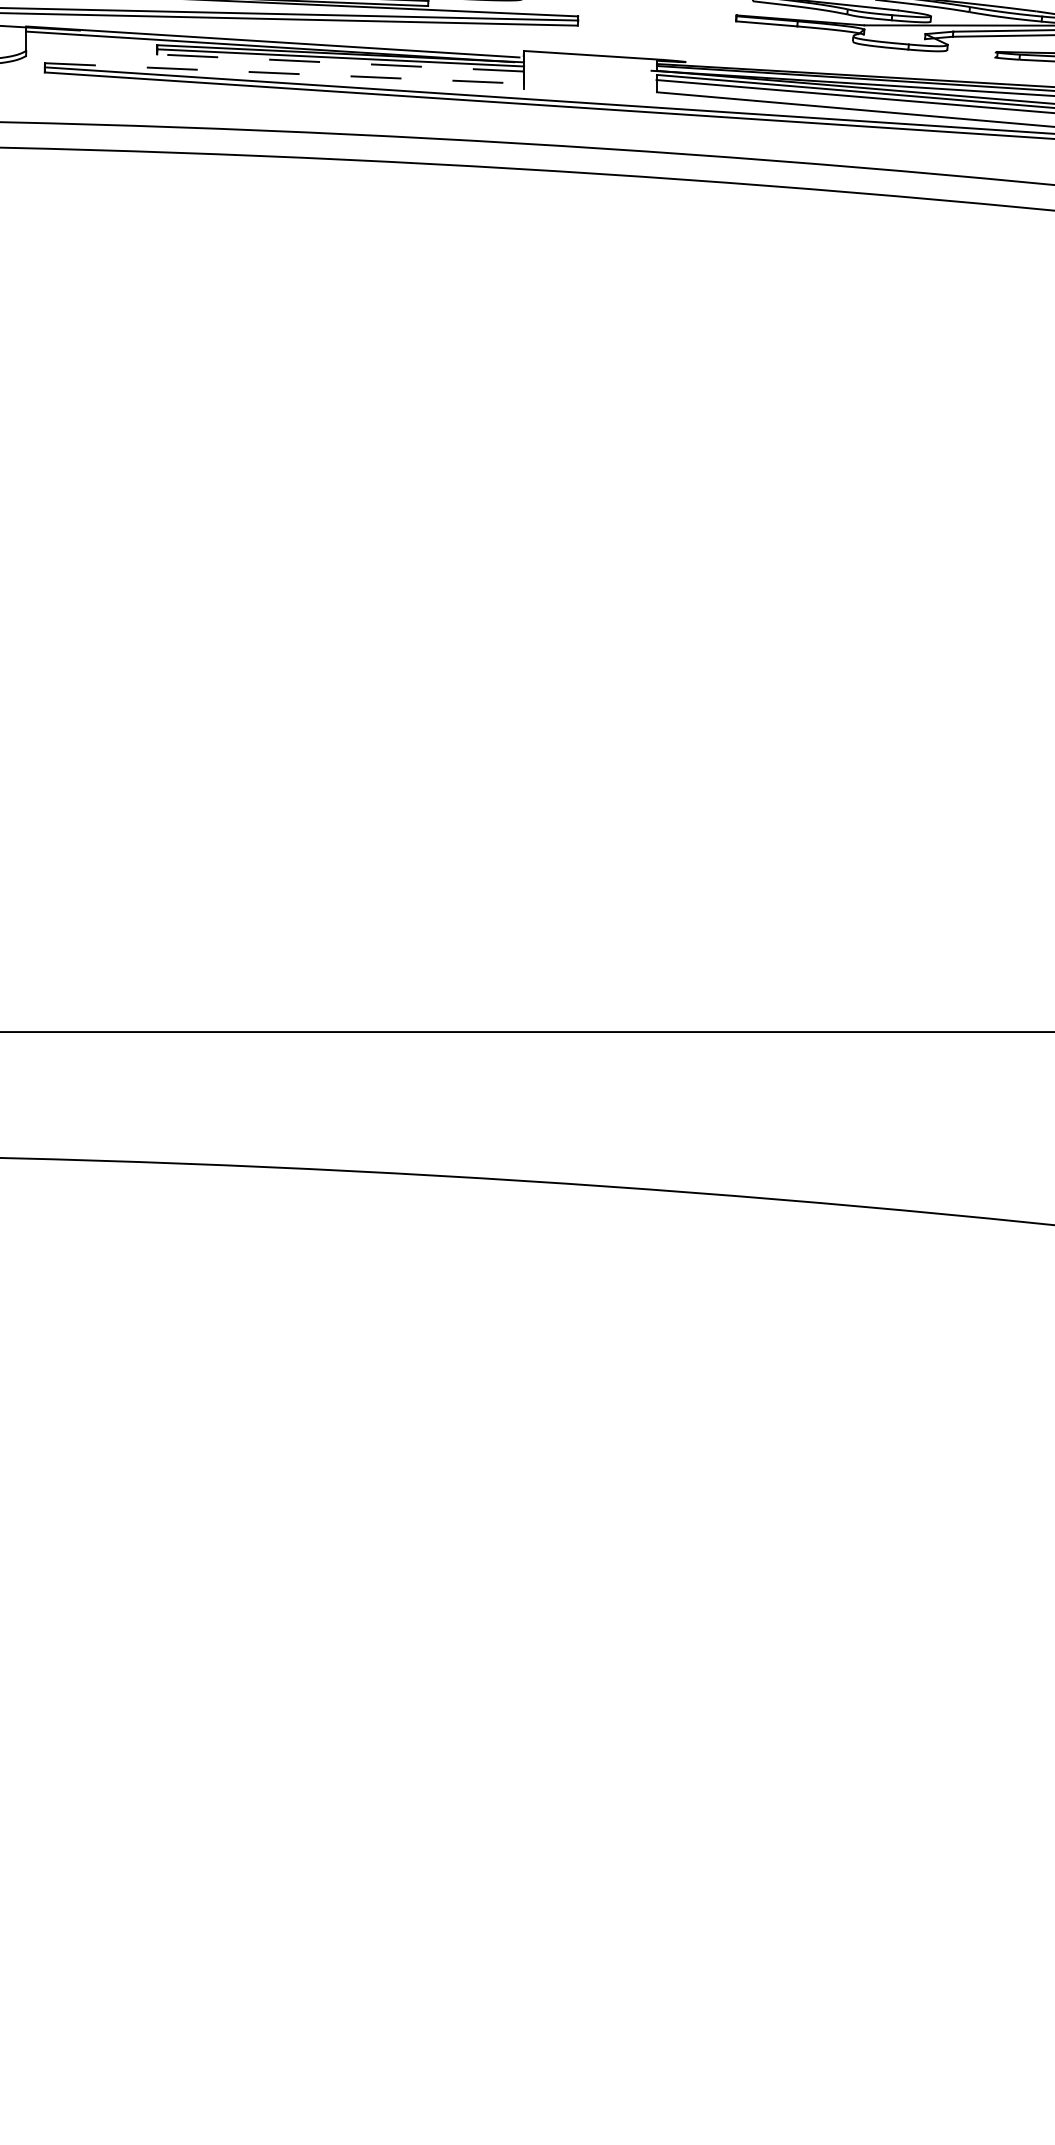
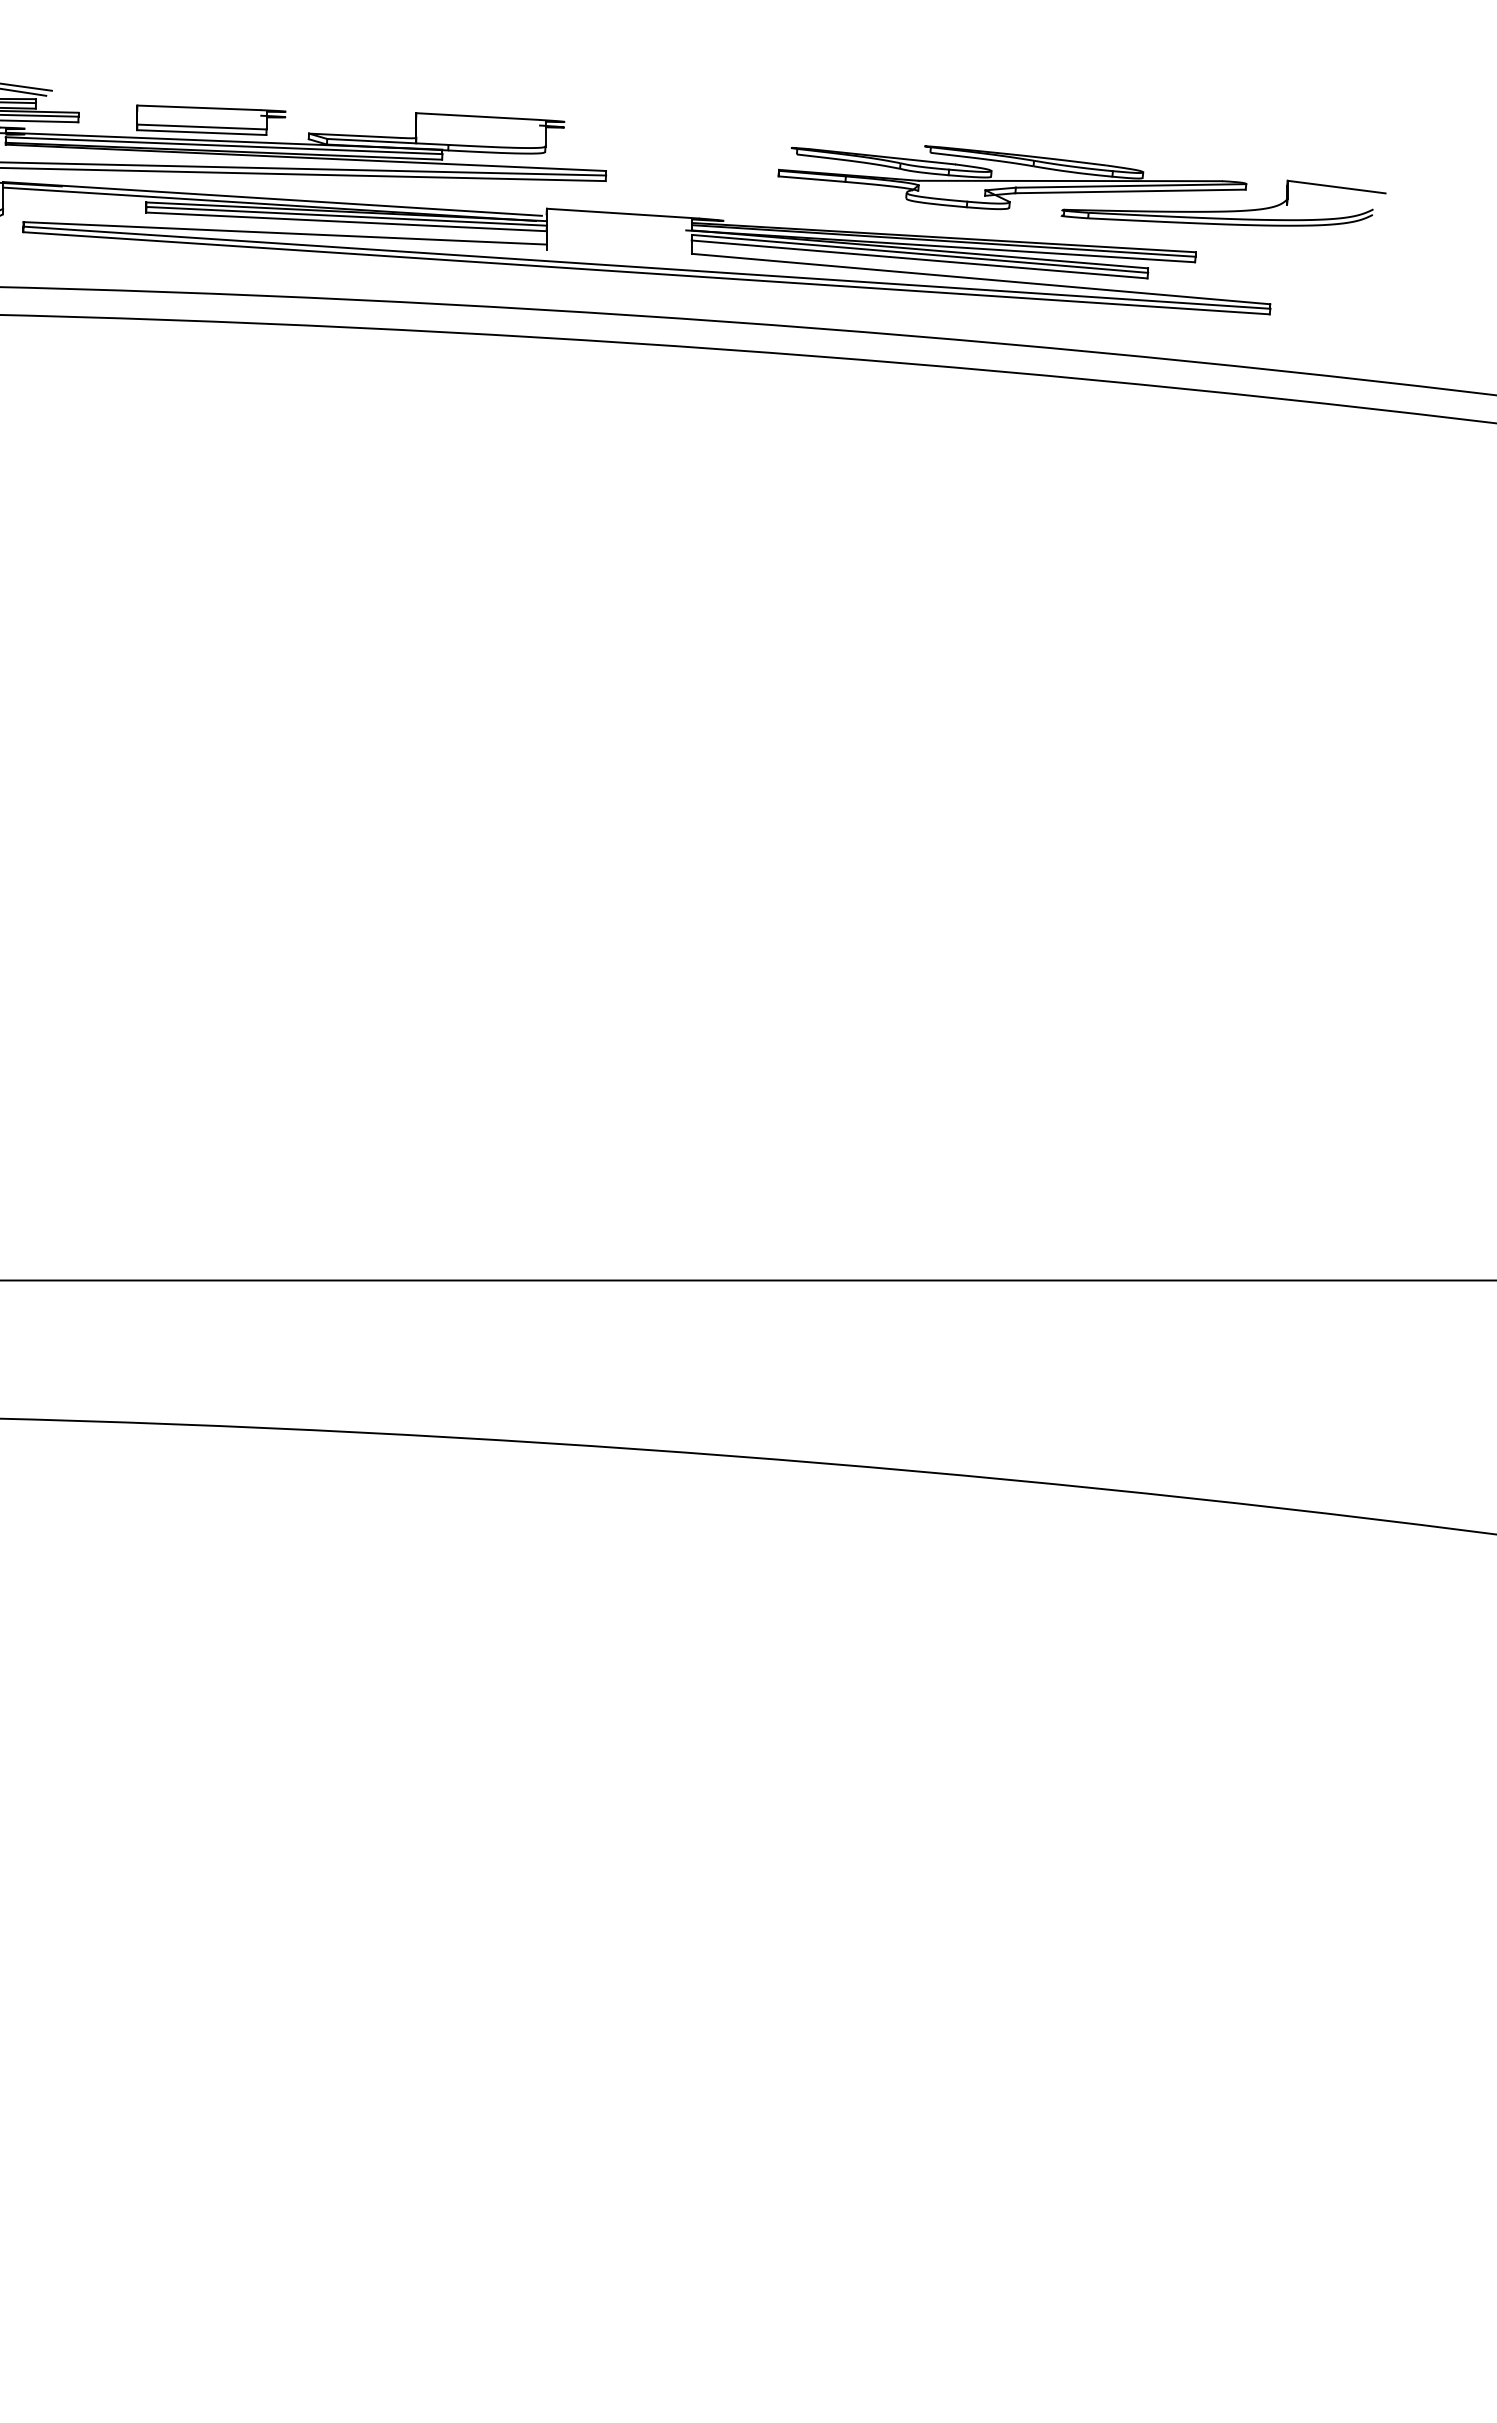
line: (339, 62) -> (345, 221), dashed -> solid
line: (284, 73) -> (285, 233), dashed -> solid

